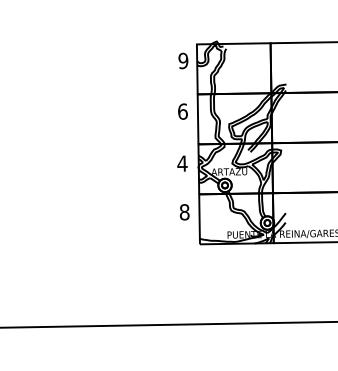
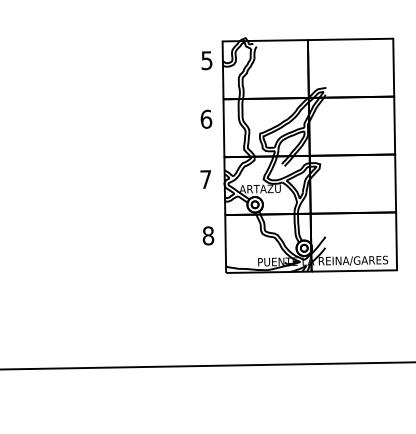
text: (183, 60) -> (206, 60), 9 -> 5
text: (182, 163) -> (205, 179), 4 -> 7

